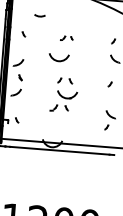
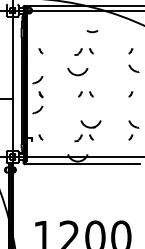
arc: (39, 15) -> (92, 31), moved
part: (66, 37) -> (83, 51), size x1.43
part: (63, 101) -> (87, 131), moved

